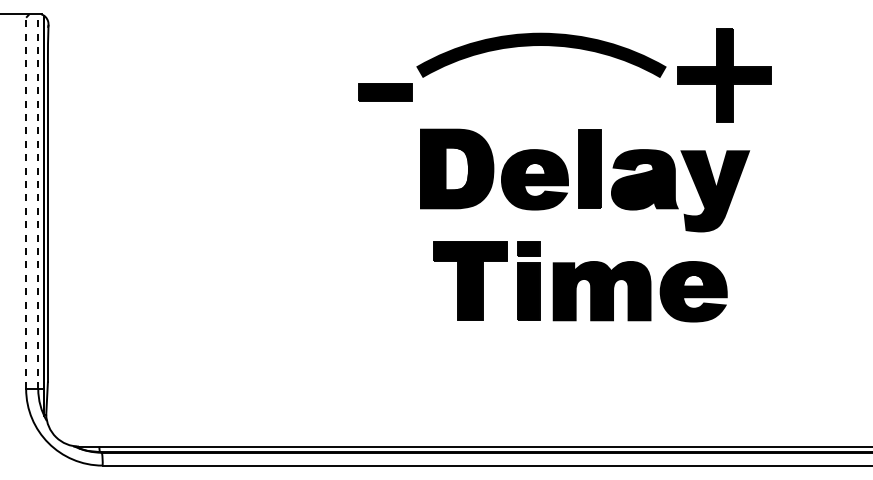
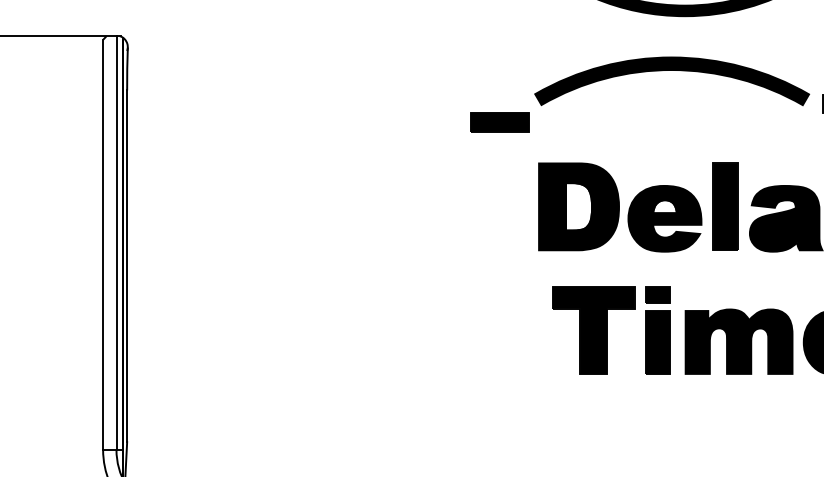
line: (38, 201) -> (116, 242), dashed -> solid
line: (26, 203) -> (103, 244), dashed -> solid

